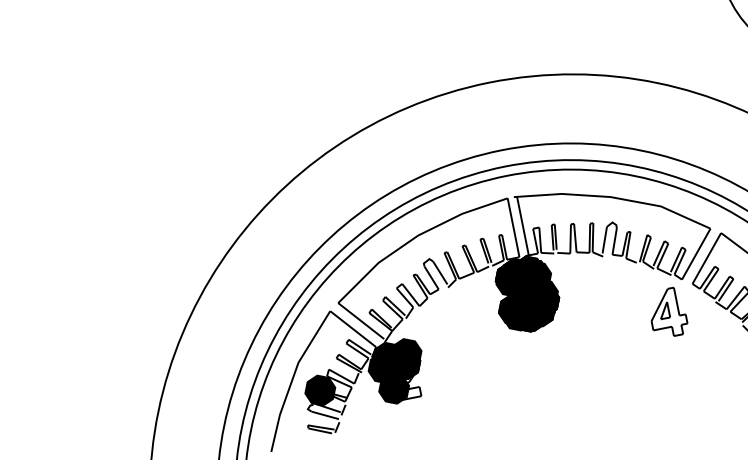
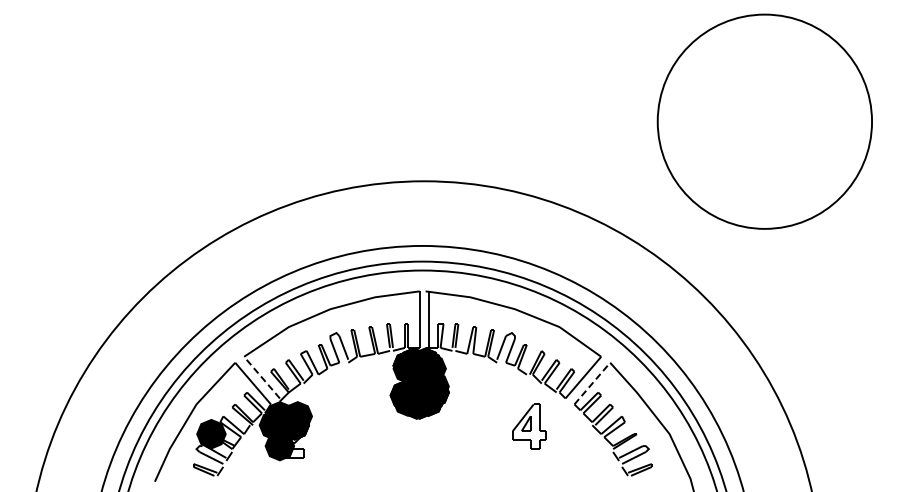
line: (706, 258) -> (592, 383), solid -> dashed
part: (667, 312) -> (529, 426), moved
line: (360, 321) -> (261, 377), solid -> dashed

